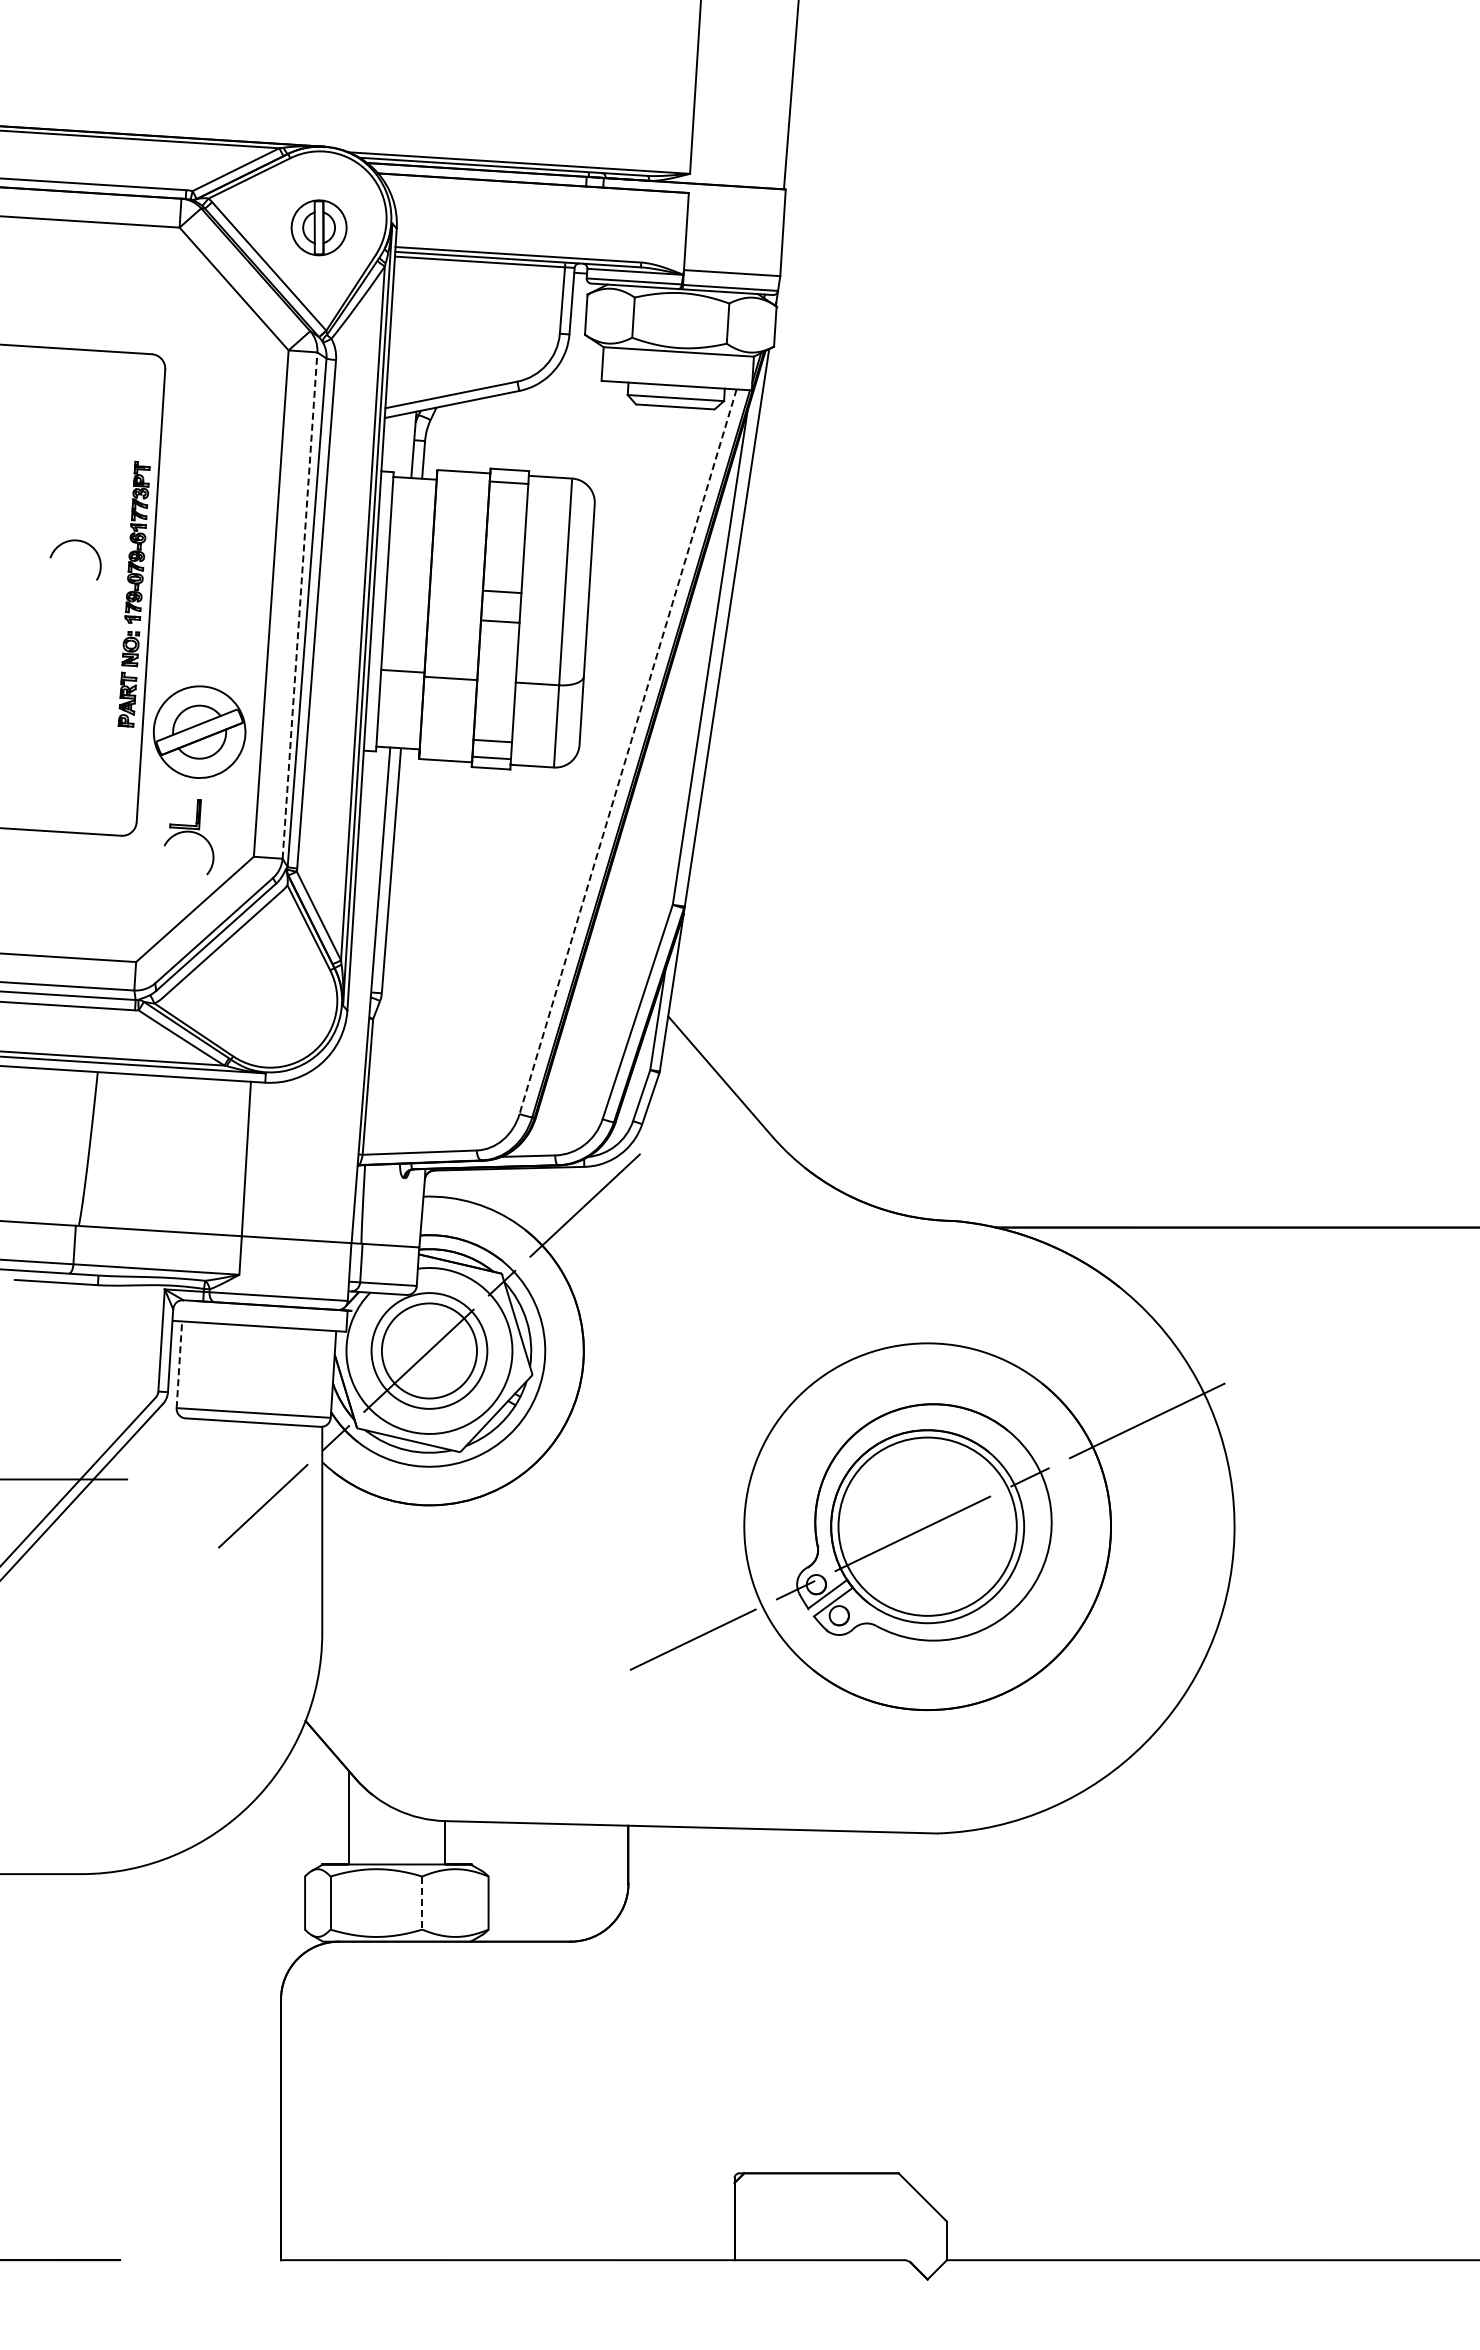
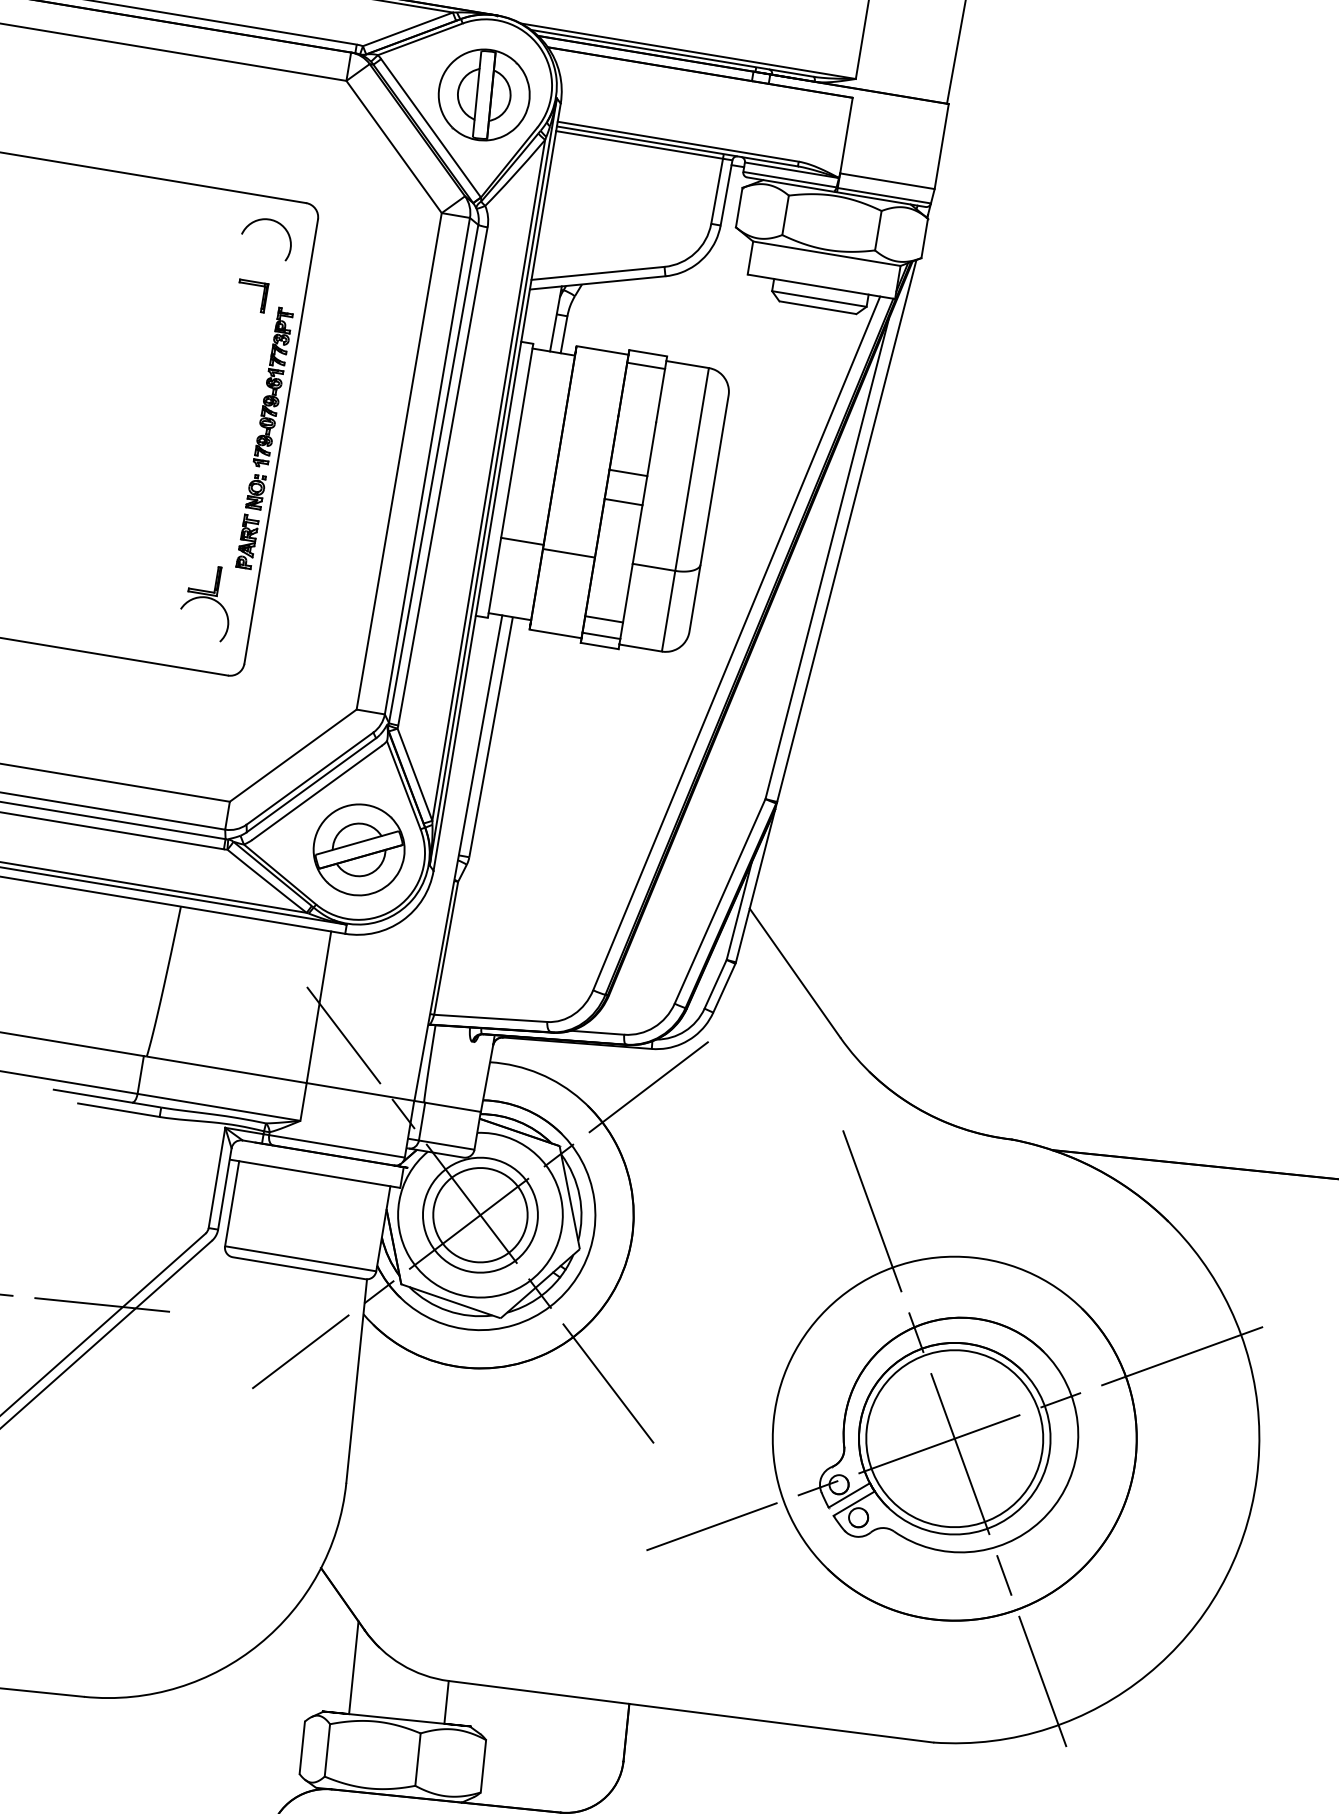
part: (318, 227) -> (483, 94), size x1.67
part: (107, 442) -> (253, 285), added
arc: (75, 541) -> (268, 220), moved
line: (300, 605) -> (427, 466), dashed -> solid
part: (199, 731) -> (359, 849), moved
line: (627, 752) -> (736, 644), dashed -> solid
part: (188, 837) -> (205, 603), moved
line: (429, 1350) -> (480, 1214), added
line: (179, 1364) -> (232, 1203), dashed -> solid
line: (927, 1526) -> (954, 1438), added
line: (422, 1903) -> (418, 1760), dashed -> solid

